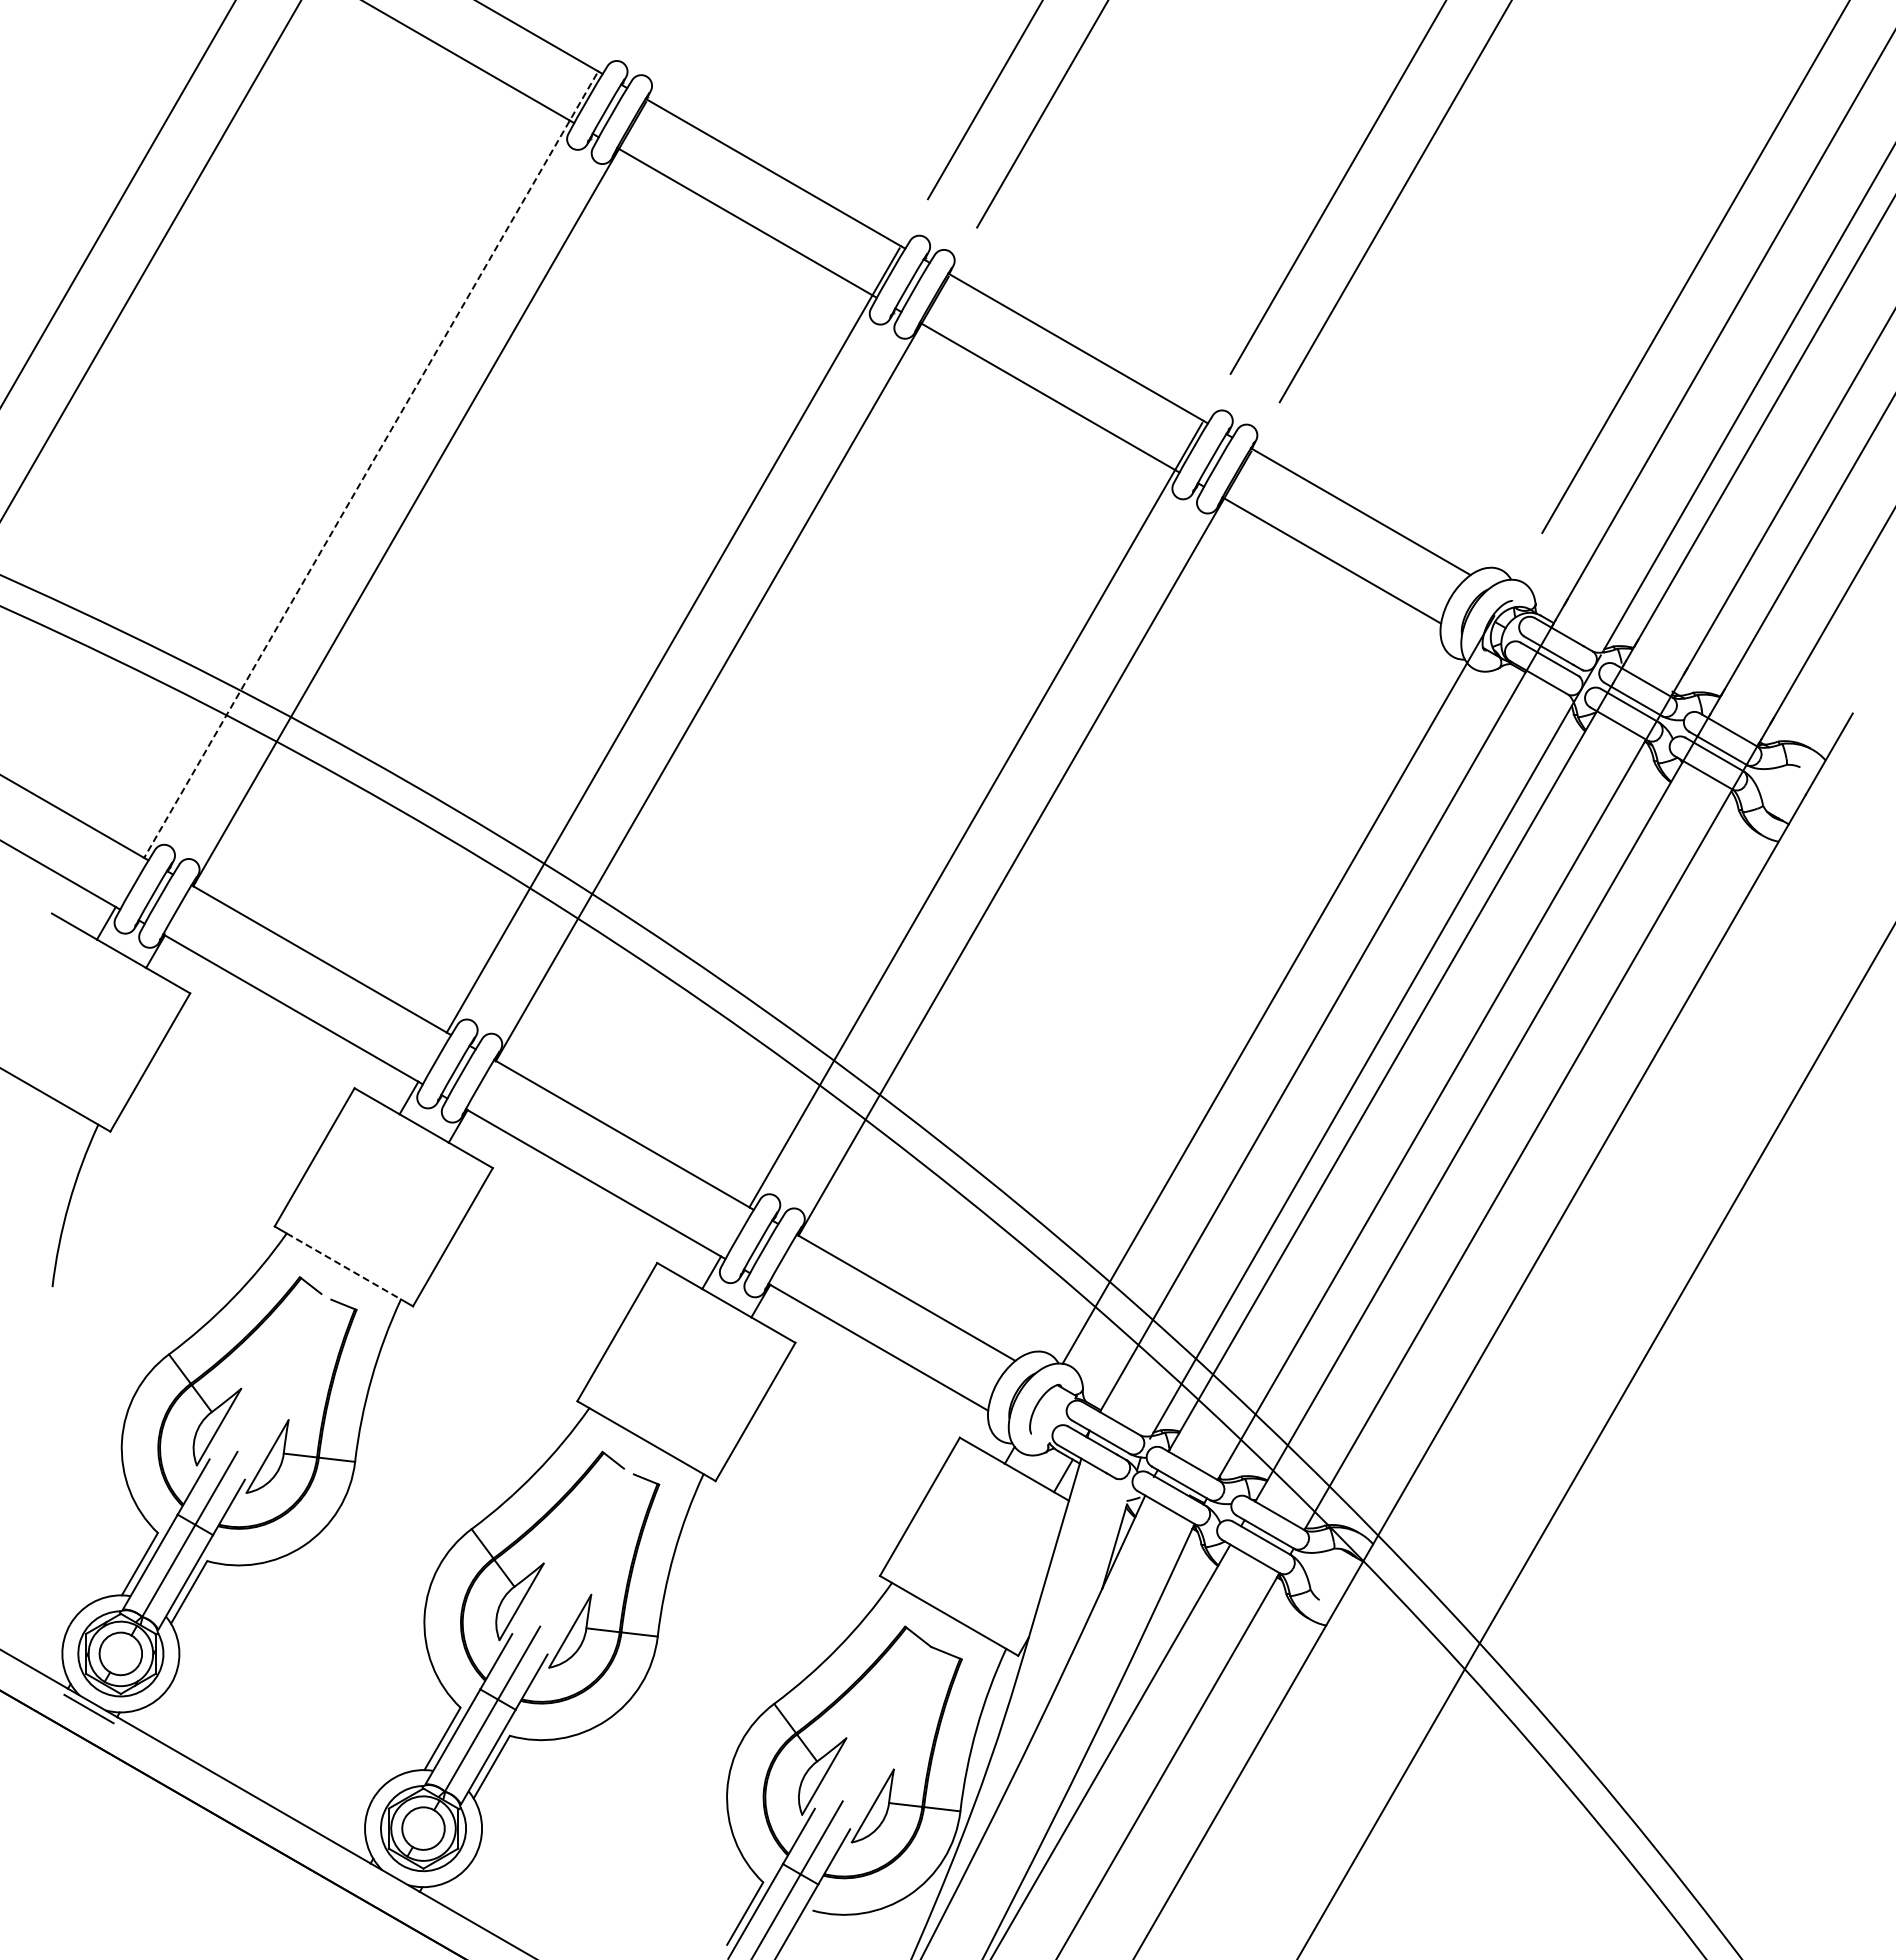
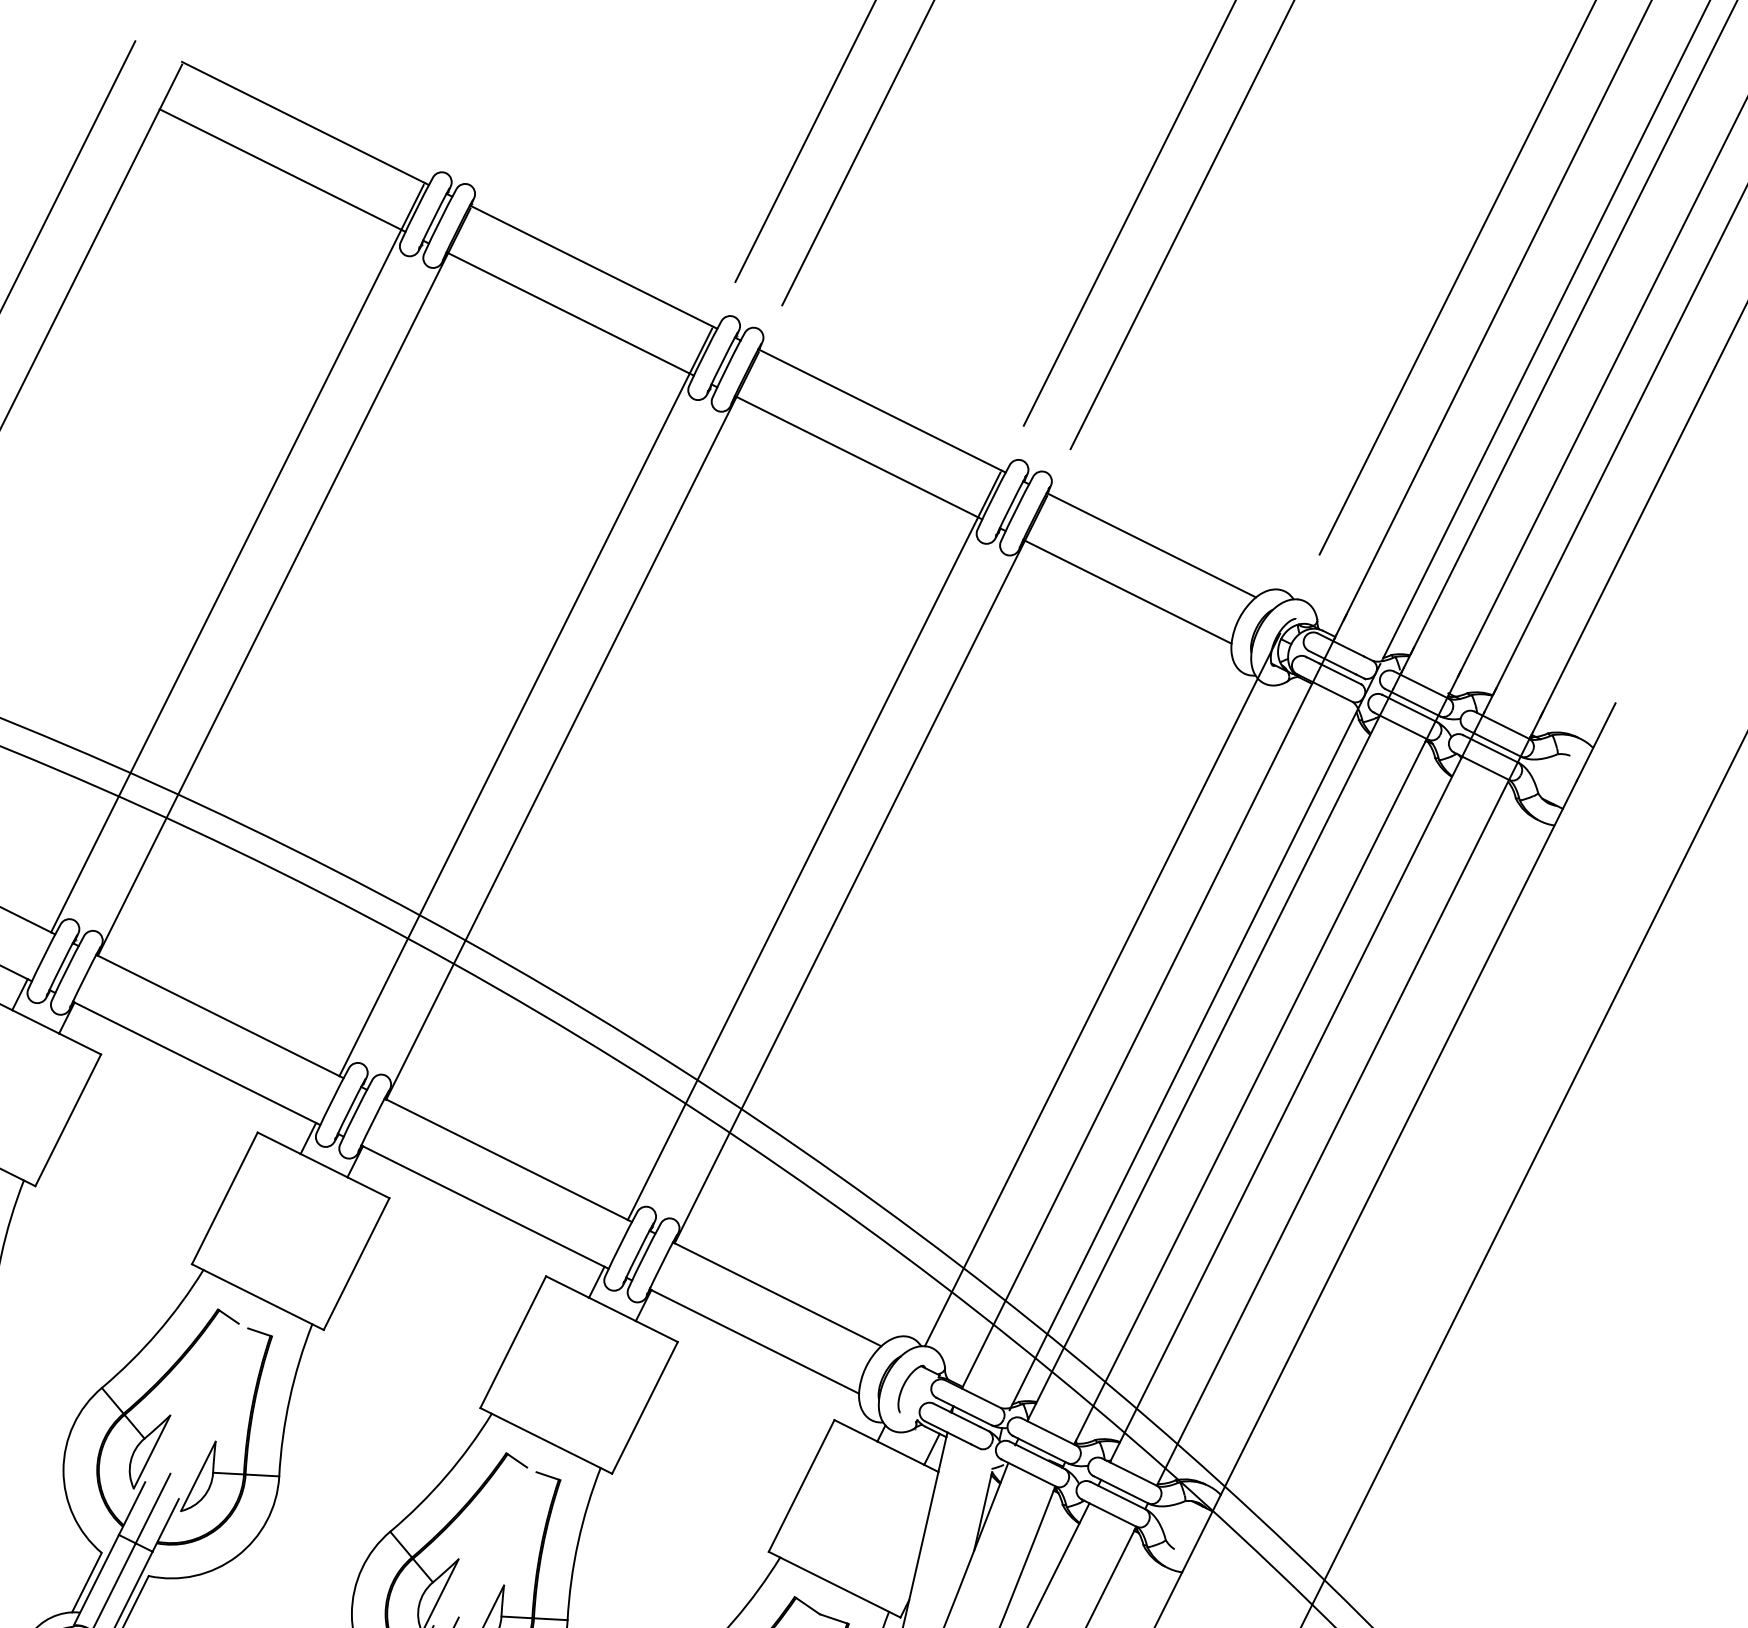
line: (370, 465) -> (237, 558), dashed -> solid
line: (343, 1266) -> (257, 1297), dashed -> solid

